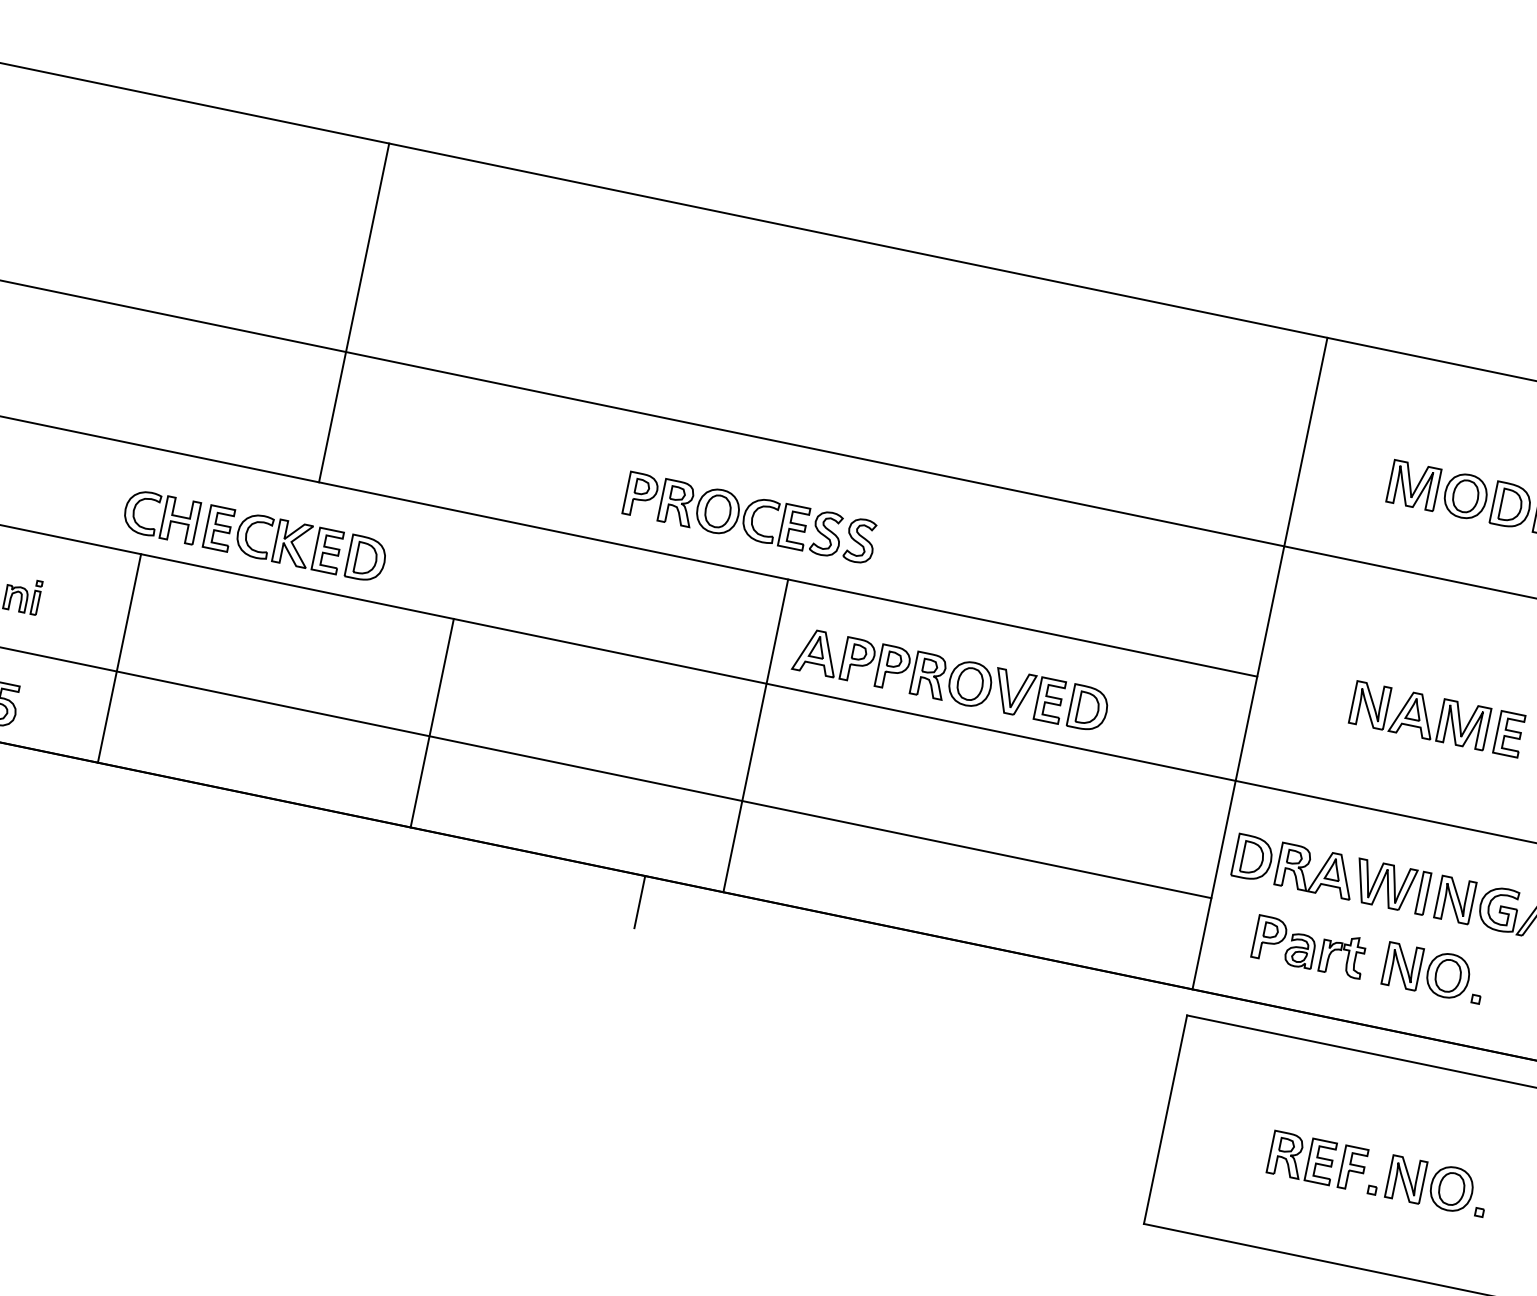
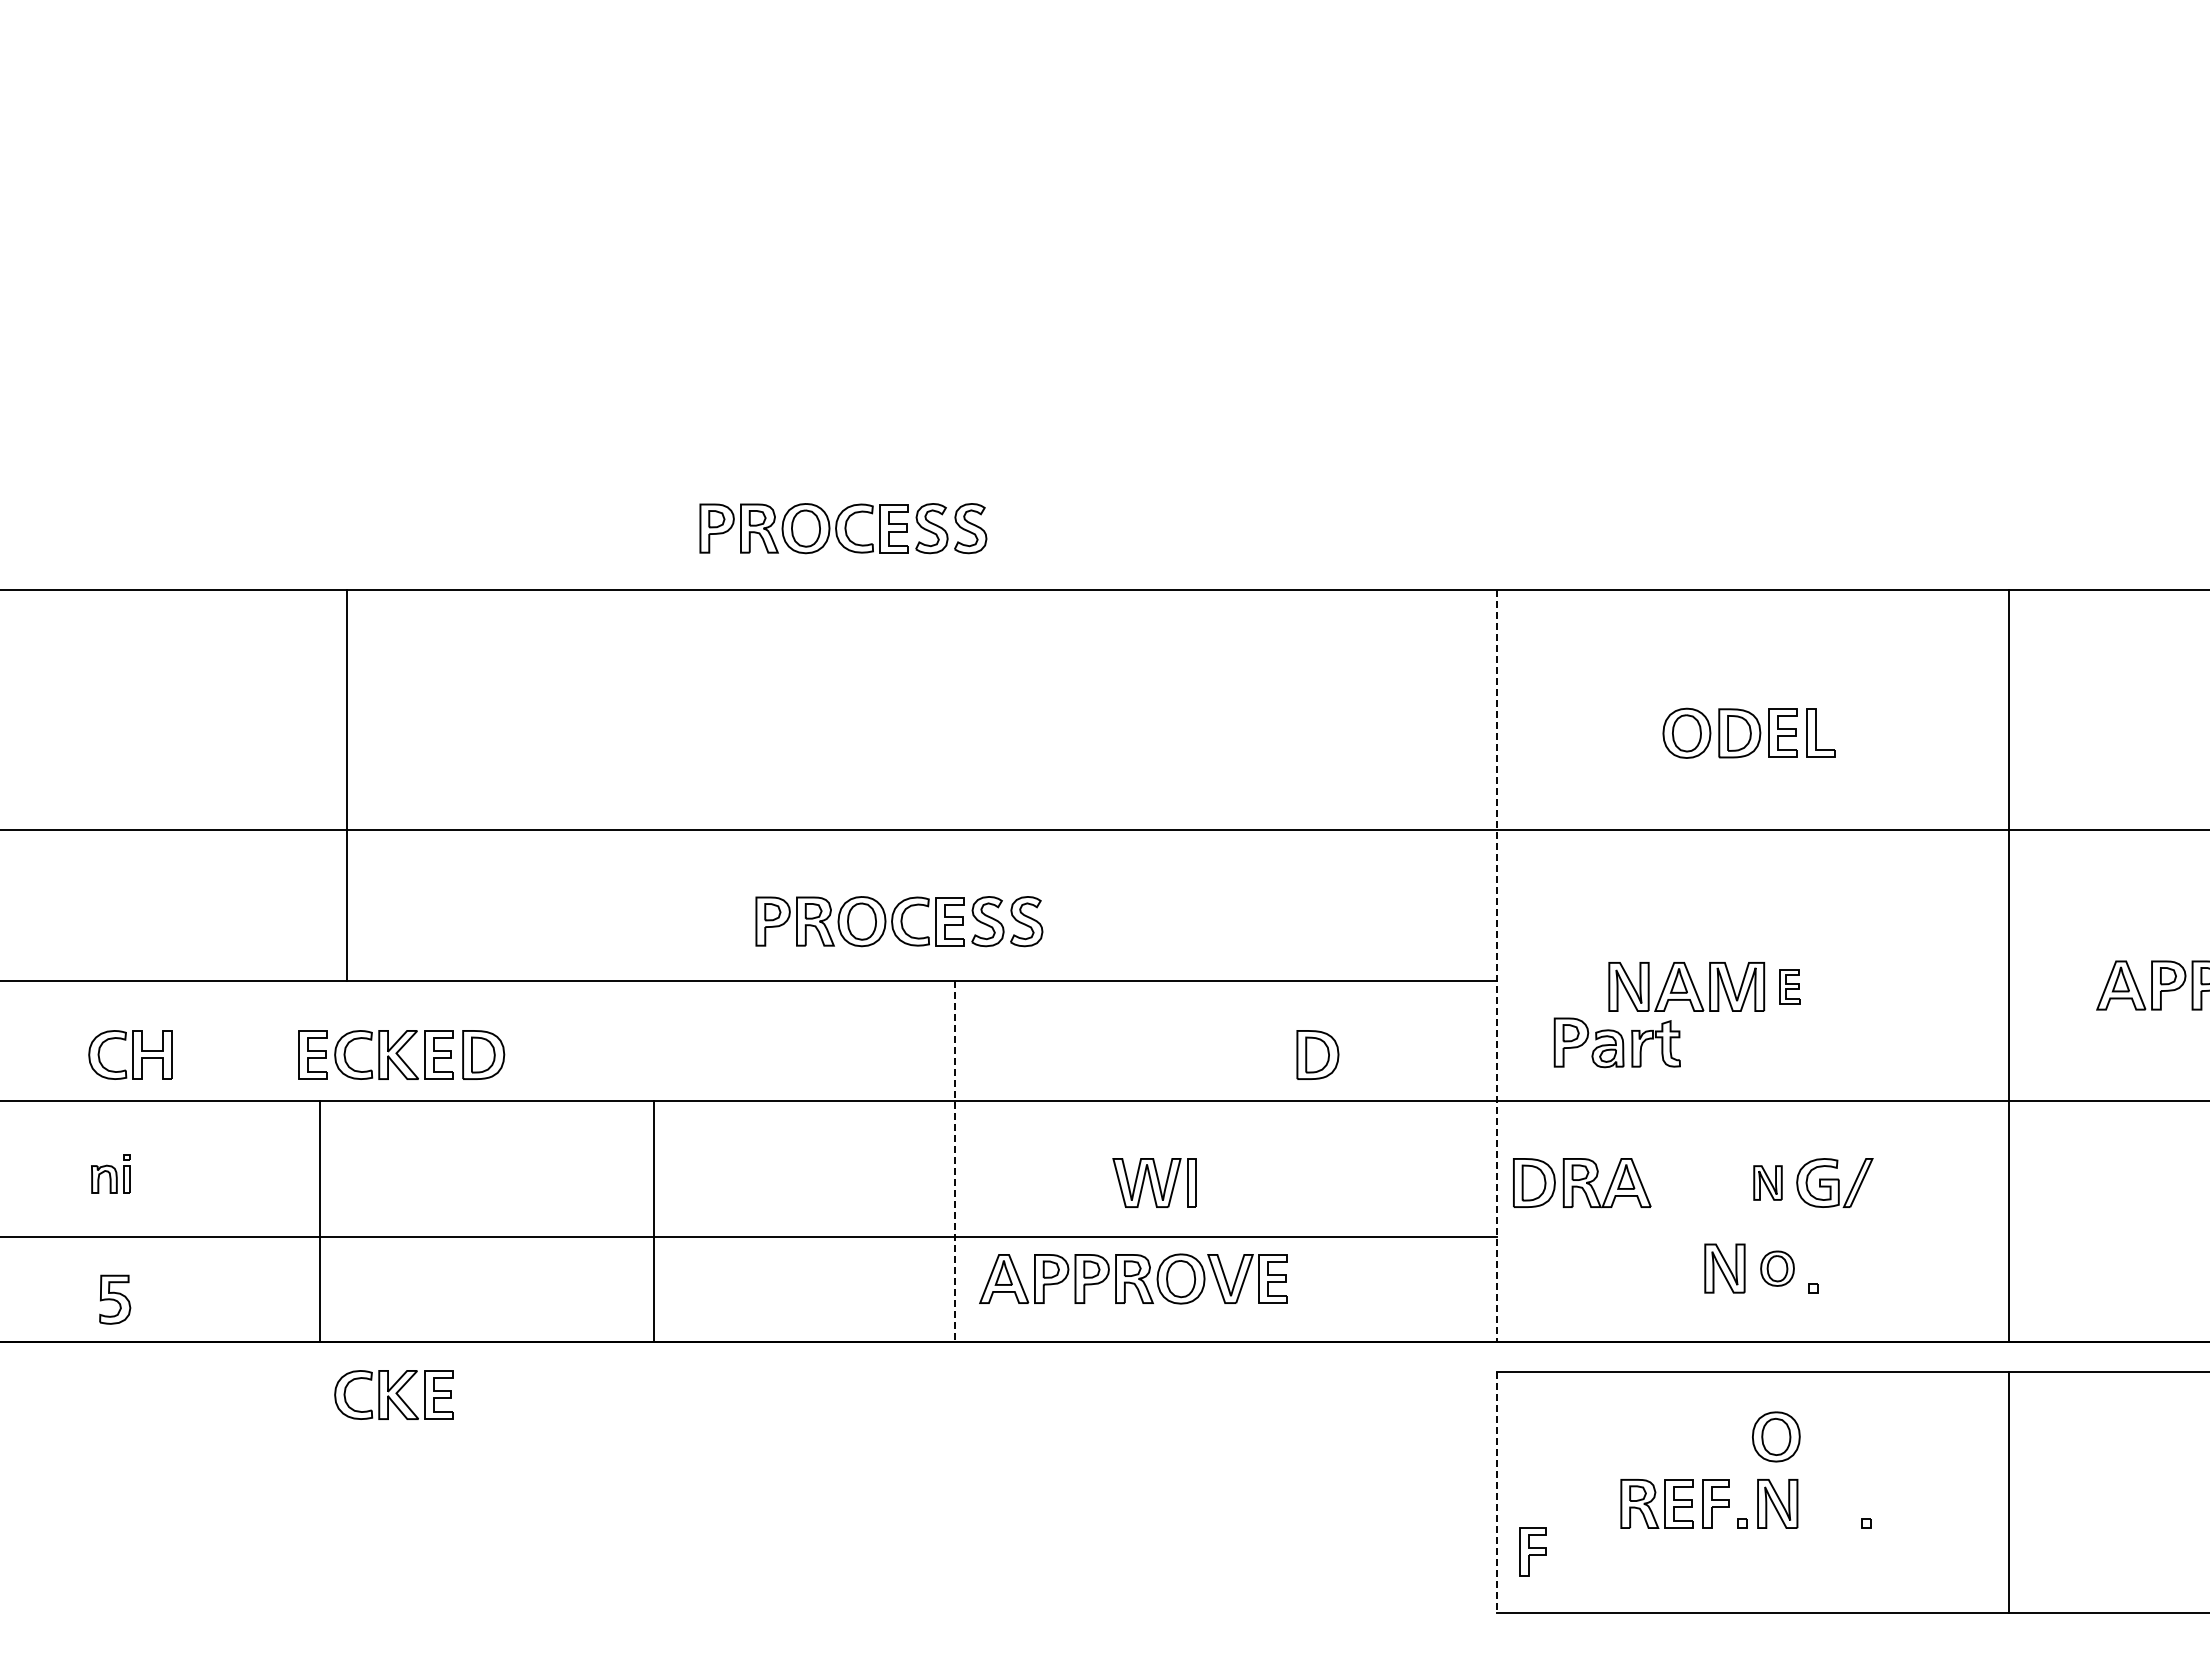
part: (772, 167) -> (843, 528), added
line: (354, 312) -> (347, 784), moved
part: (1413, 485) -> (1626, 733), removed
part: (161, 516) -> (130, 1054), moved
line: (119, 658) -> (319, 1221), moved
line: (1260, 664) -> (1497, 966), solid -> dashed
part: (929, 675) -> (1133, 1278), moved
line: (432, 723) -> (654, 1221), moved
part: (1509, 733) -> (1789, 986), size x0.7
line: (755, 735) -> (955, 1161), solid -> dashed
part: (227, 836) -> (393, 1394), added
part: (1390, 886) -> (1154, 1182), moved
part: (1455, 899) -> (1767, 1182), size x0.7
line: (640, 902) -> (865, 1372), removed
part: (1308, 946) -> (1616, 1042), moved
part: (1448, 975) -> (1777, 1268), size x0.7
line: (1165, 1120) -> (1497, 1493), solid -> dashed
part: (1185, 1176) -> (1532, 1551), added
part: (1451, 1188) -> (1776, 1436), moved

